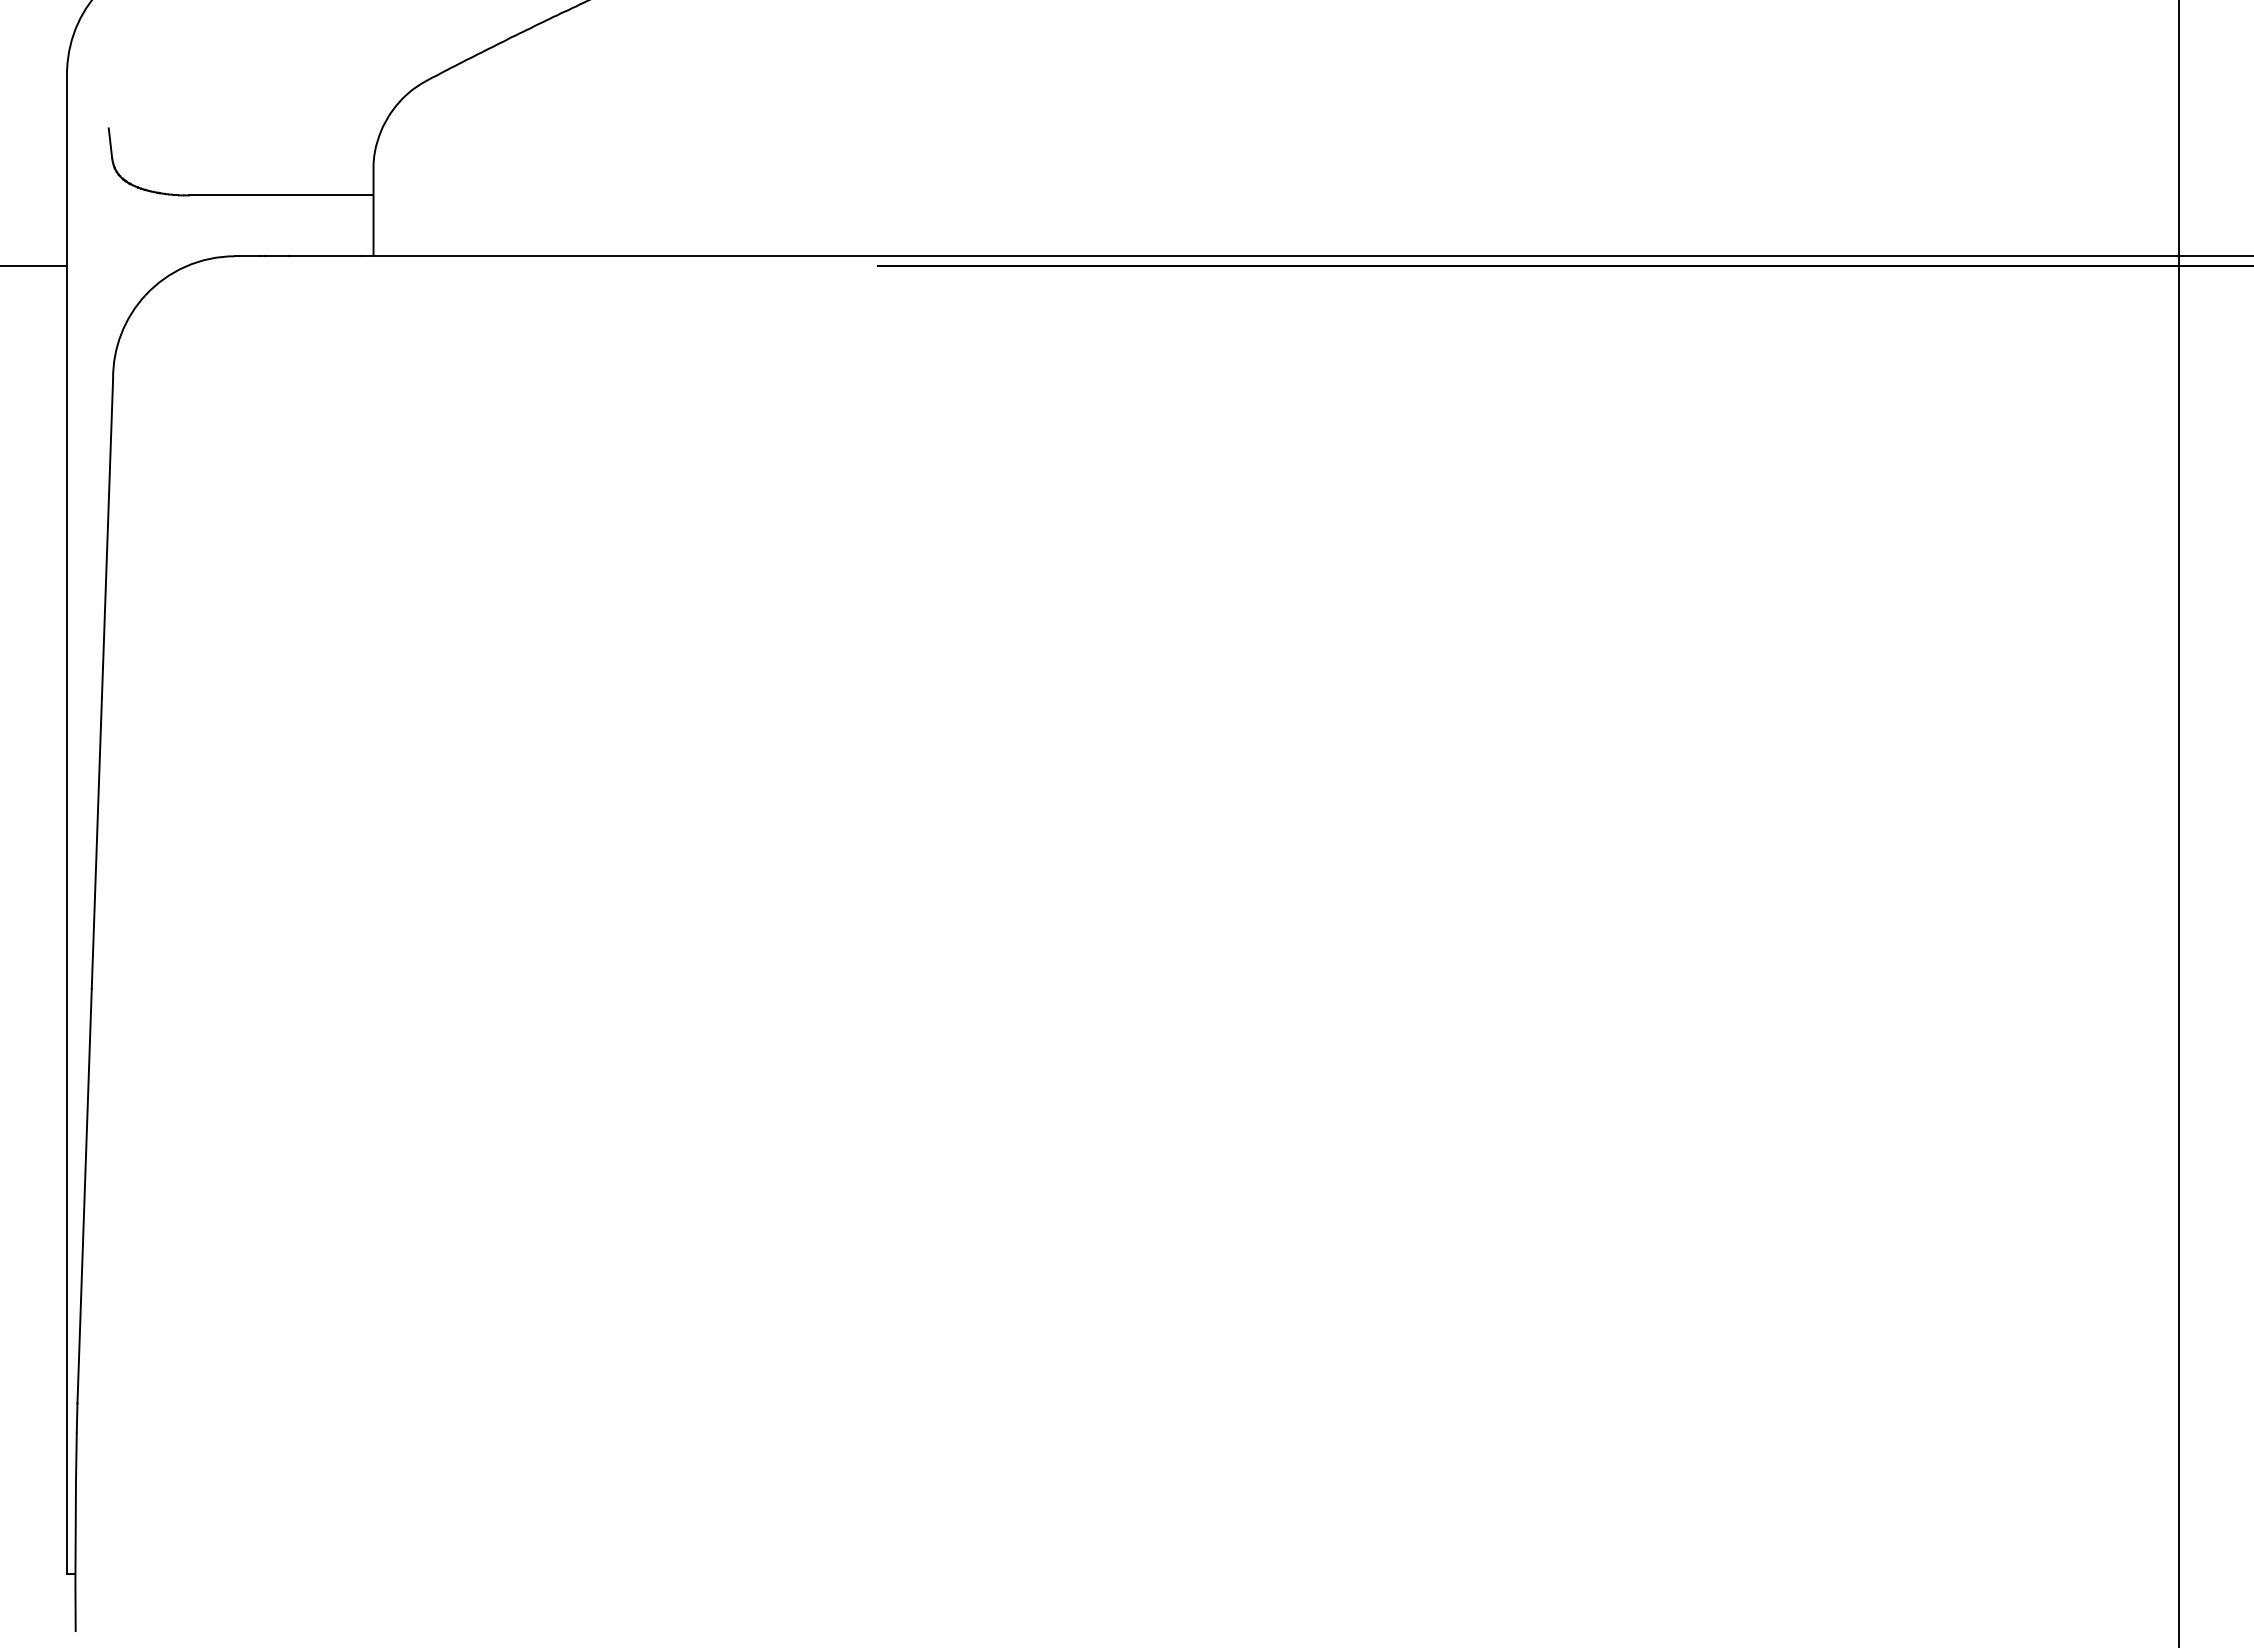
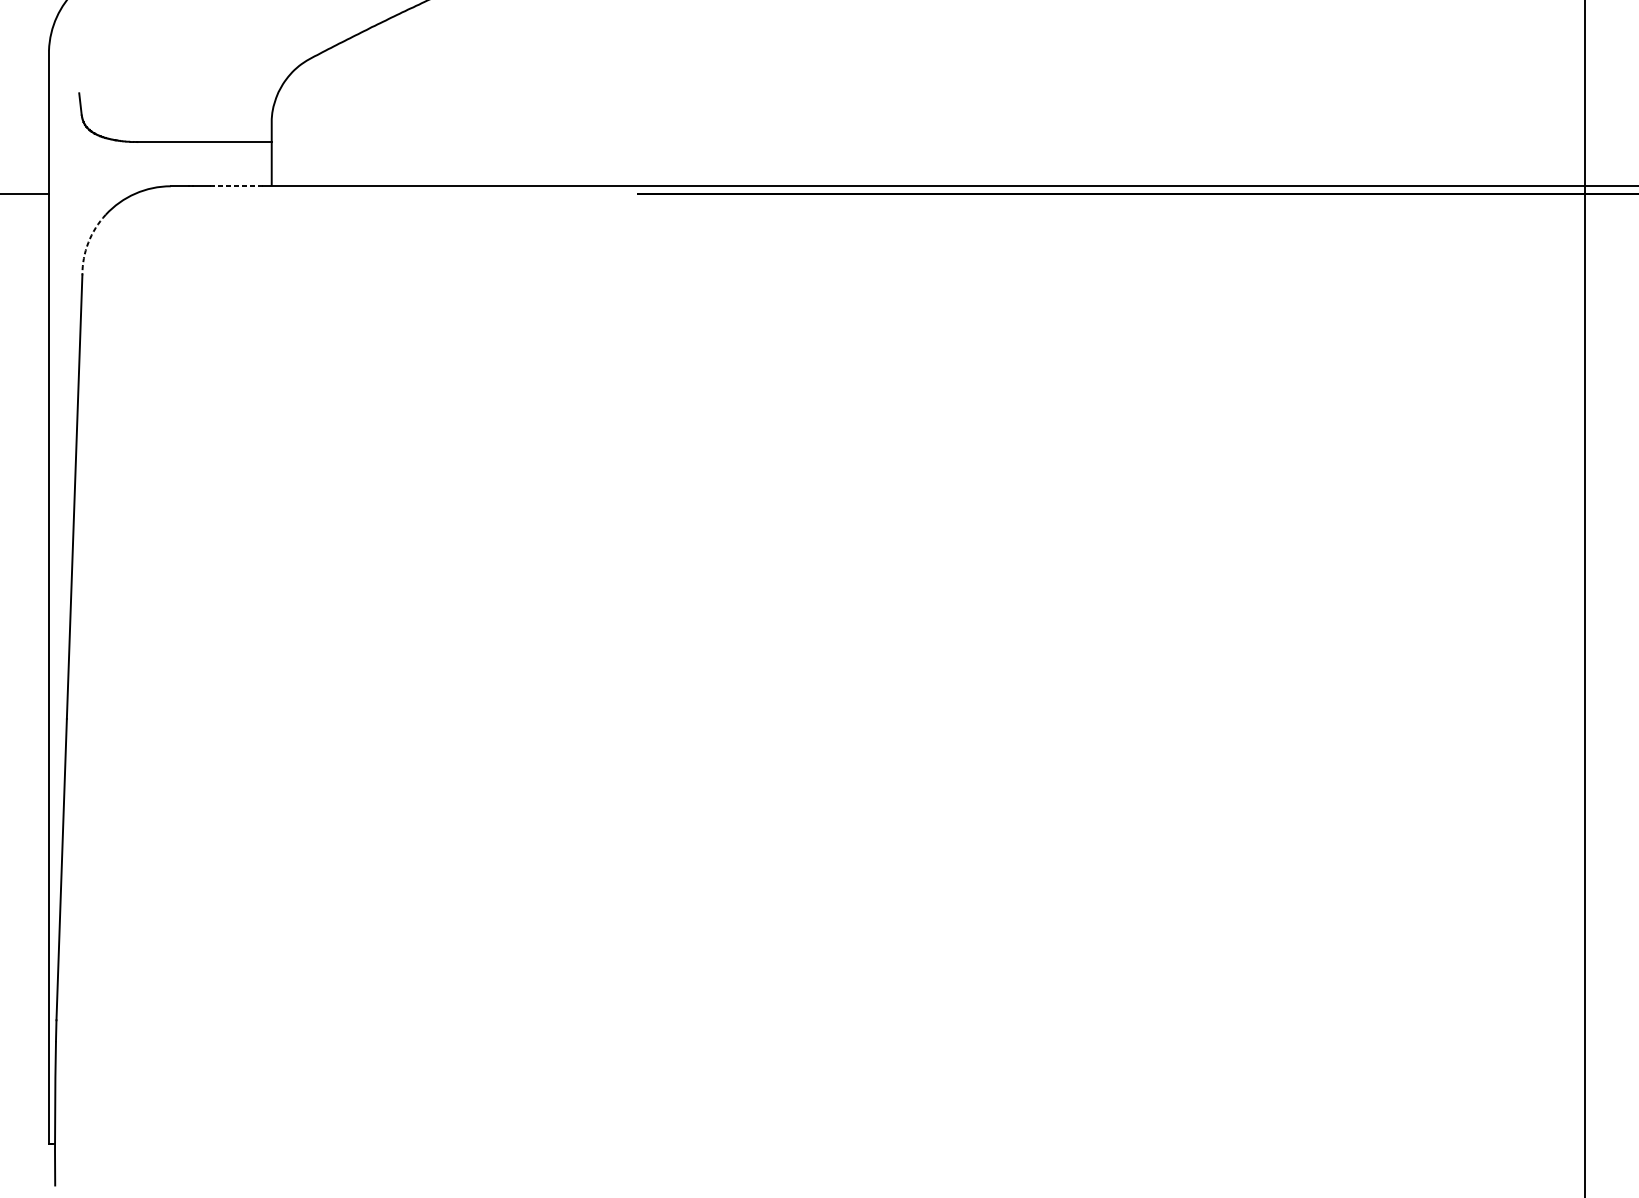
line: (325, 256) -> (236, 186), solid -> dashed
arc: (121, 334) -> (88, 243), solid -> dashed

